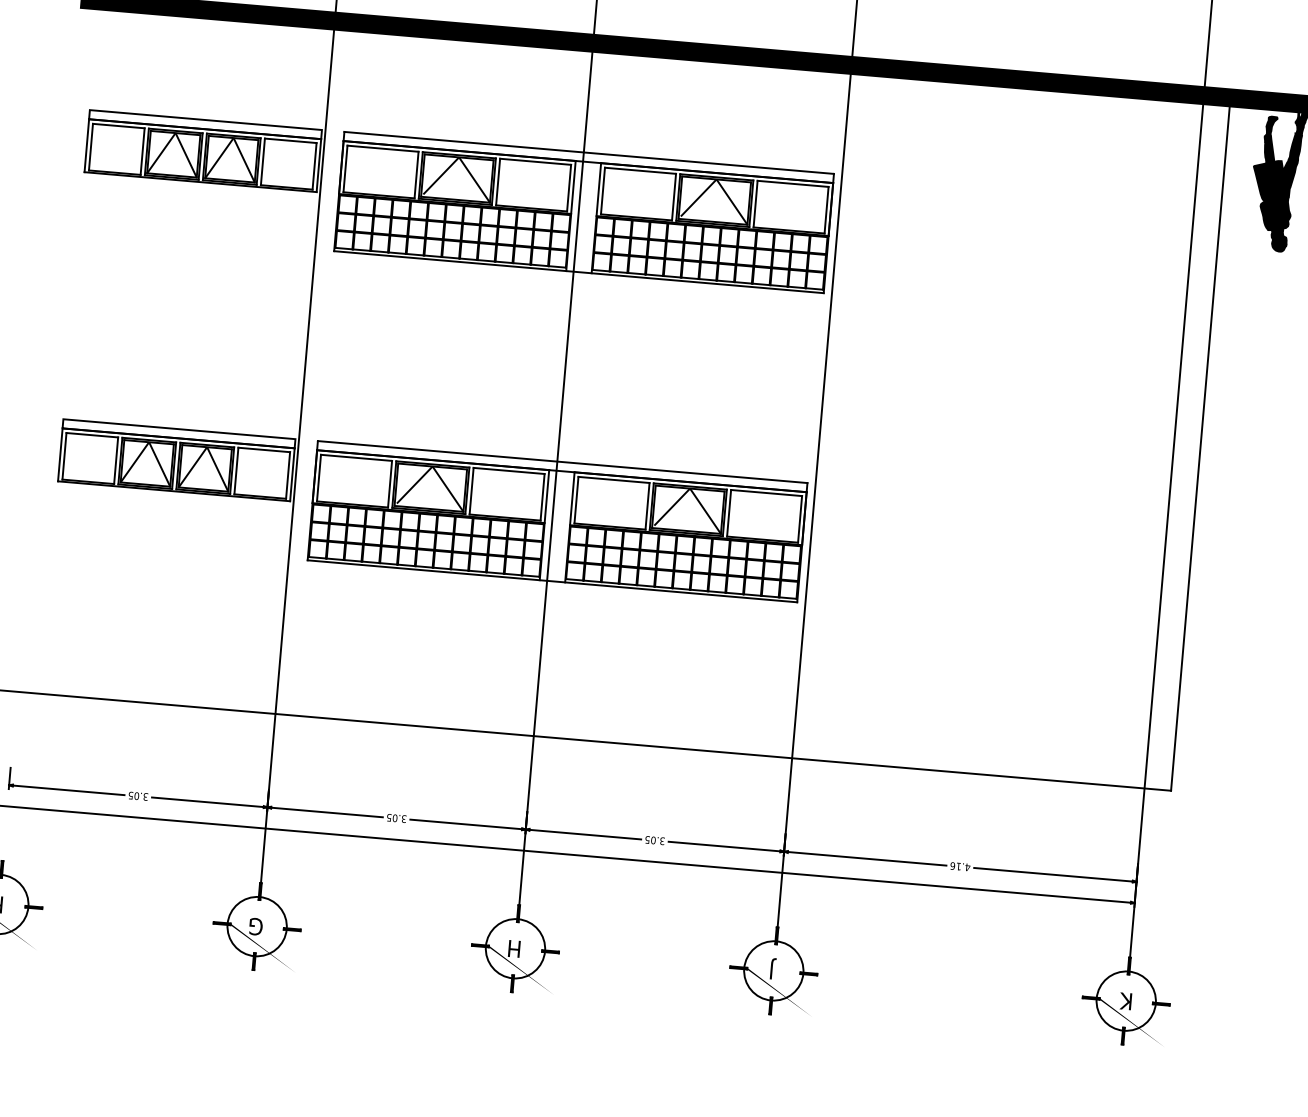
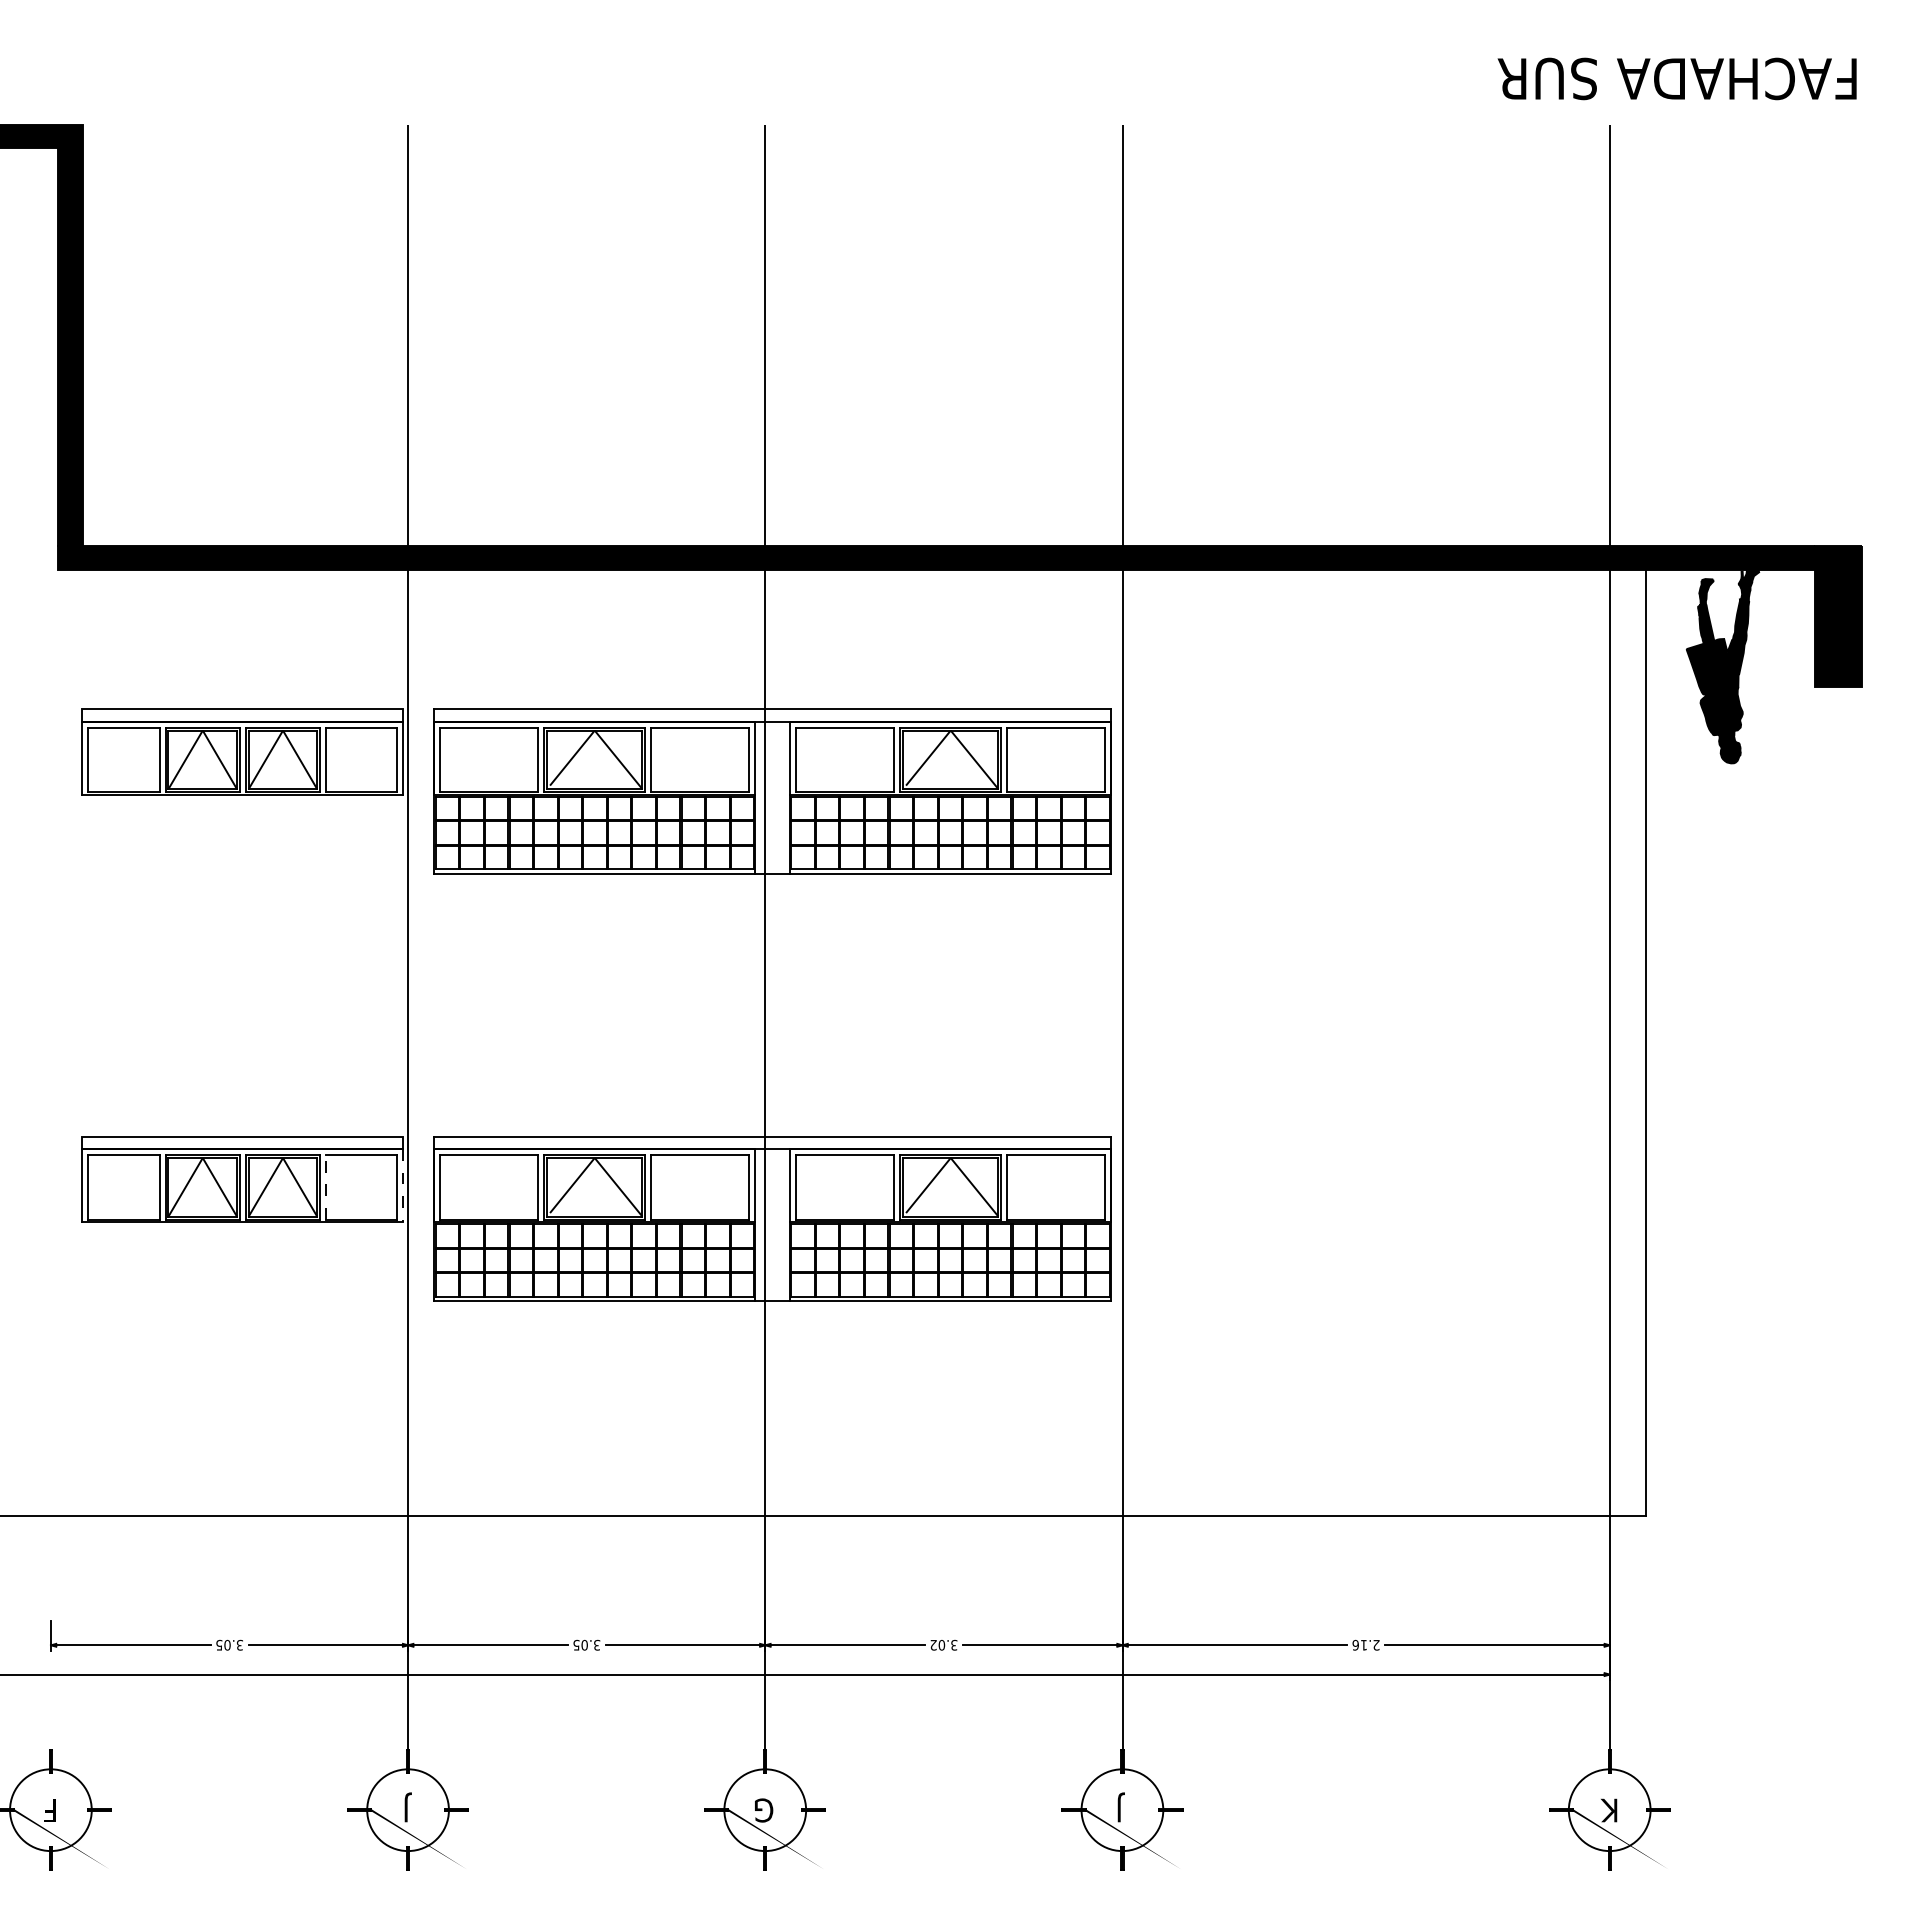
line: (236, 470) -> (325, 1186), solid -> dashed
line: (292, 474) -> (403, 1185), solid -> dashed
text: (647, 839) -> (933, 1644), 3.05 -> 3.02
text: (967, 867) -> (1376, 1645), 4.16 -> 2.16
text: (256, 924) -> (406, 1807), G -> J
text: (514, 948) -> (764, 1810), H -> G

